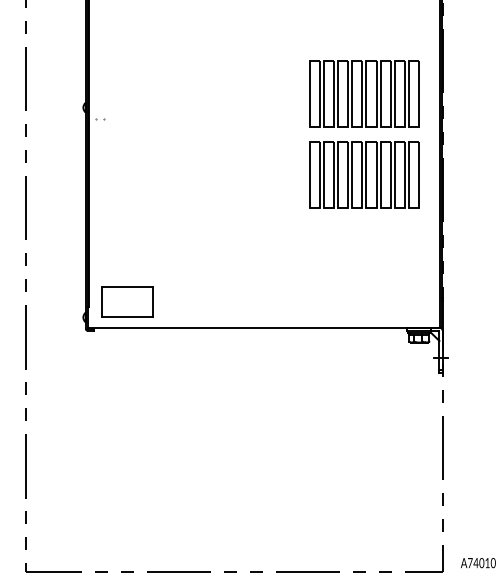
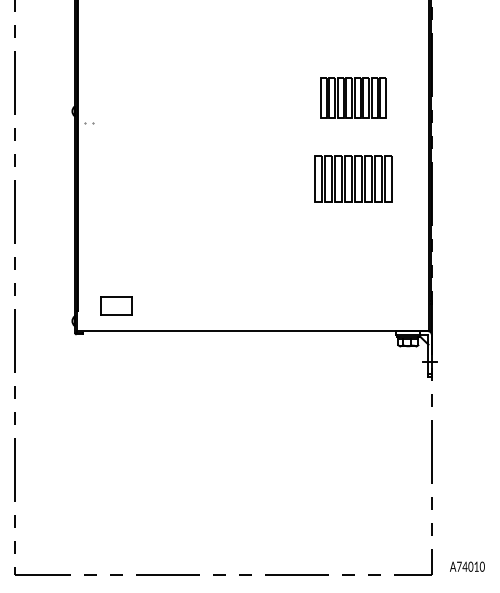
part: (364, 93) -> (353, 97), size x0.6
part: (364, 174) -> (353, 178), size x0.7
part: (127, 301) -> (116, 305), size x0.6

